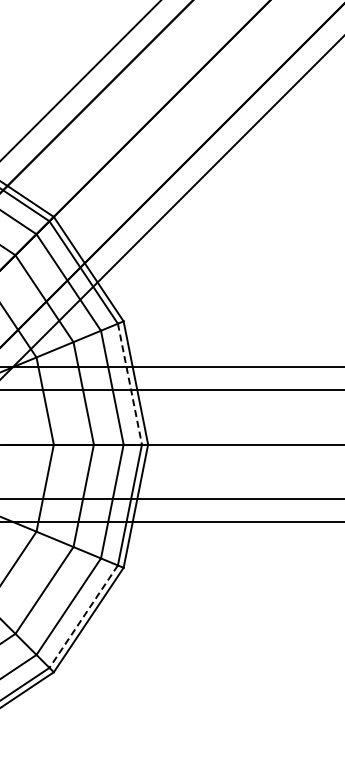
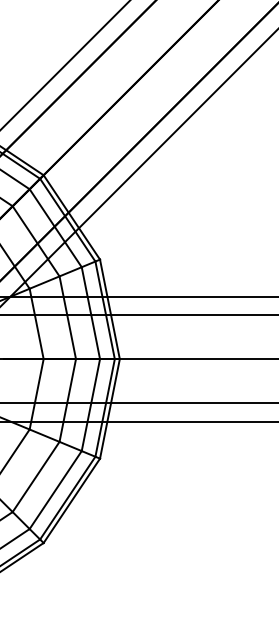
line: (129, 384) -> (104, 310), dashed -> solid
line: (83, 616) -> (67, 498), dashed -> solid

